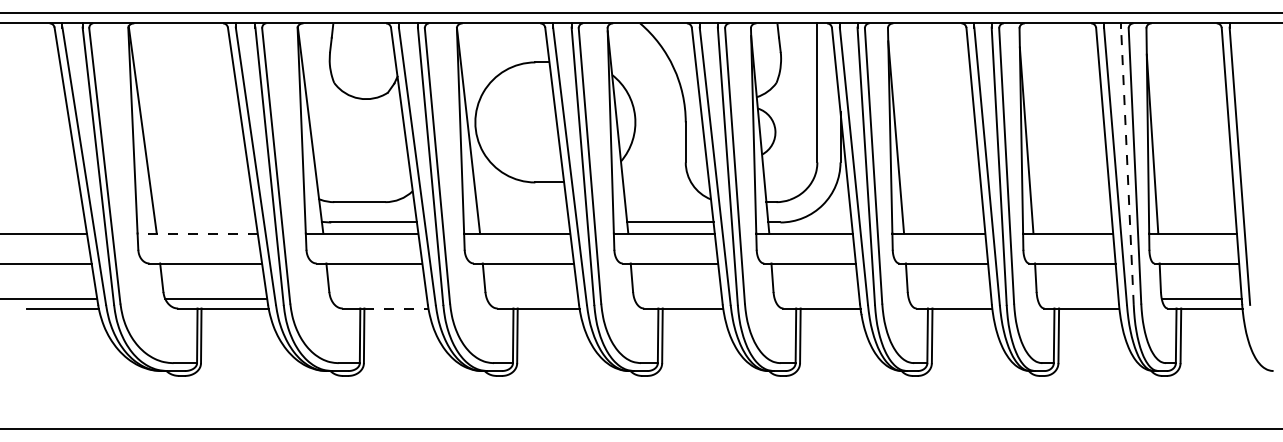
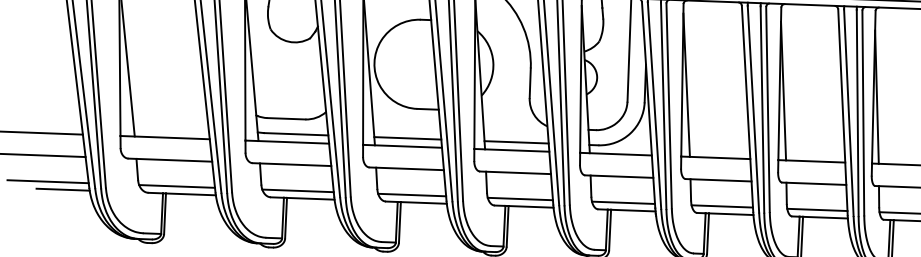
line: (1127, 166) -> (857, 113), dashed -> solid
line: (523, 222) -> (407, 138), added
line: (197, 233) -> (165, 137), dashed -> solid
line: (378, 298) -> (297, 190), added
line: (532, 298) -> (412, 195), added
line: (678, 298) -> (520, 199), added
line: (816, 298) -> (623, 202), added
line: (949, 298) -> (721, 206), added
line: (1077, 298) -> (817, 209), added
line: (396, 308) -> (310, 198), dashed -> solid

